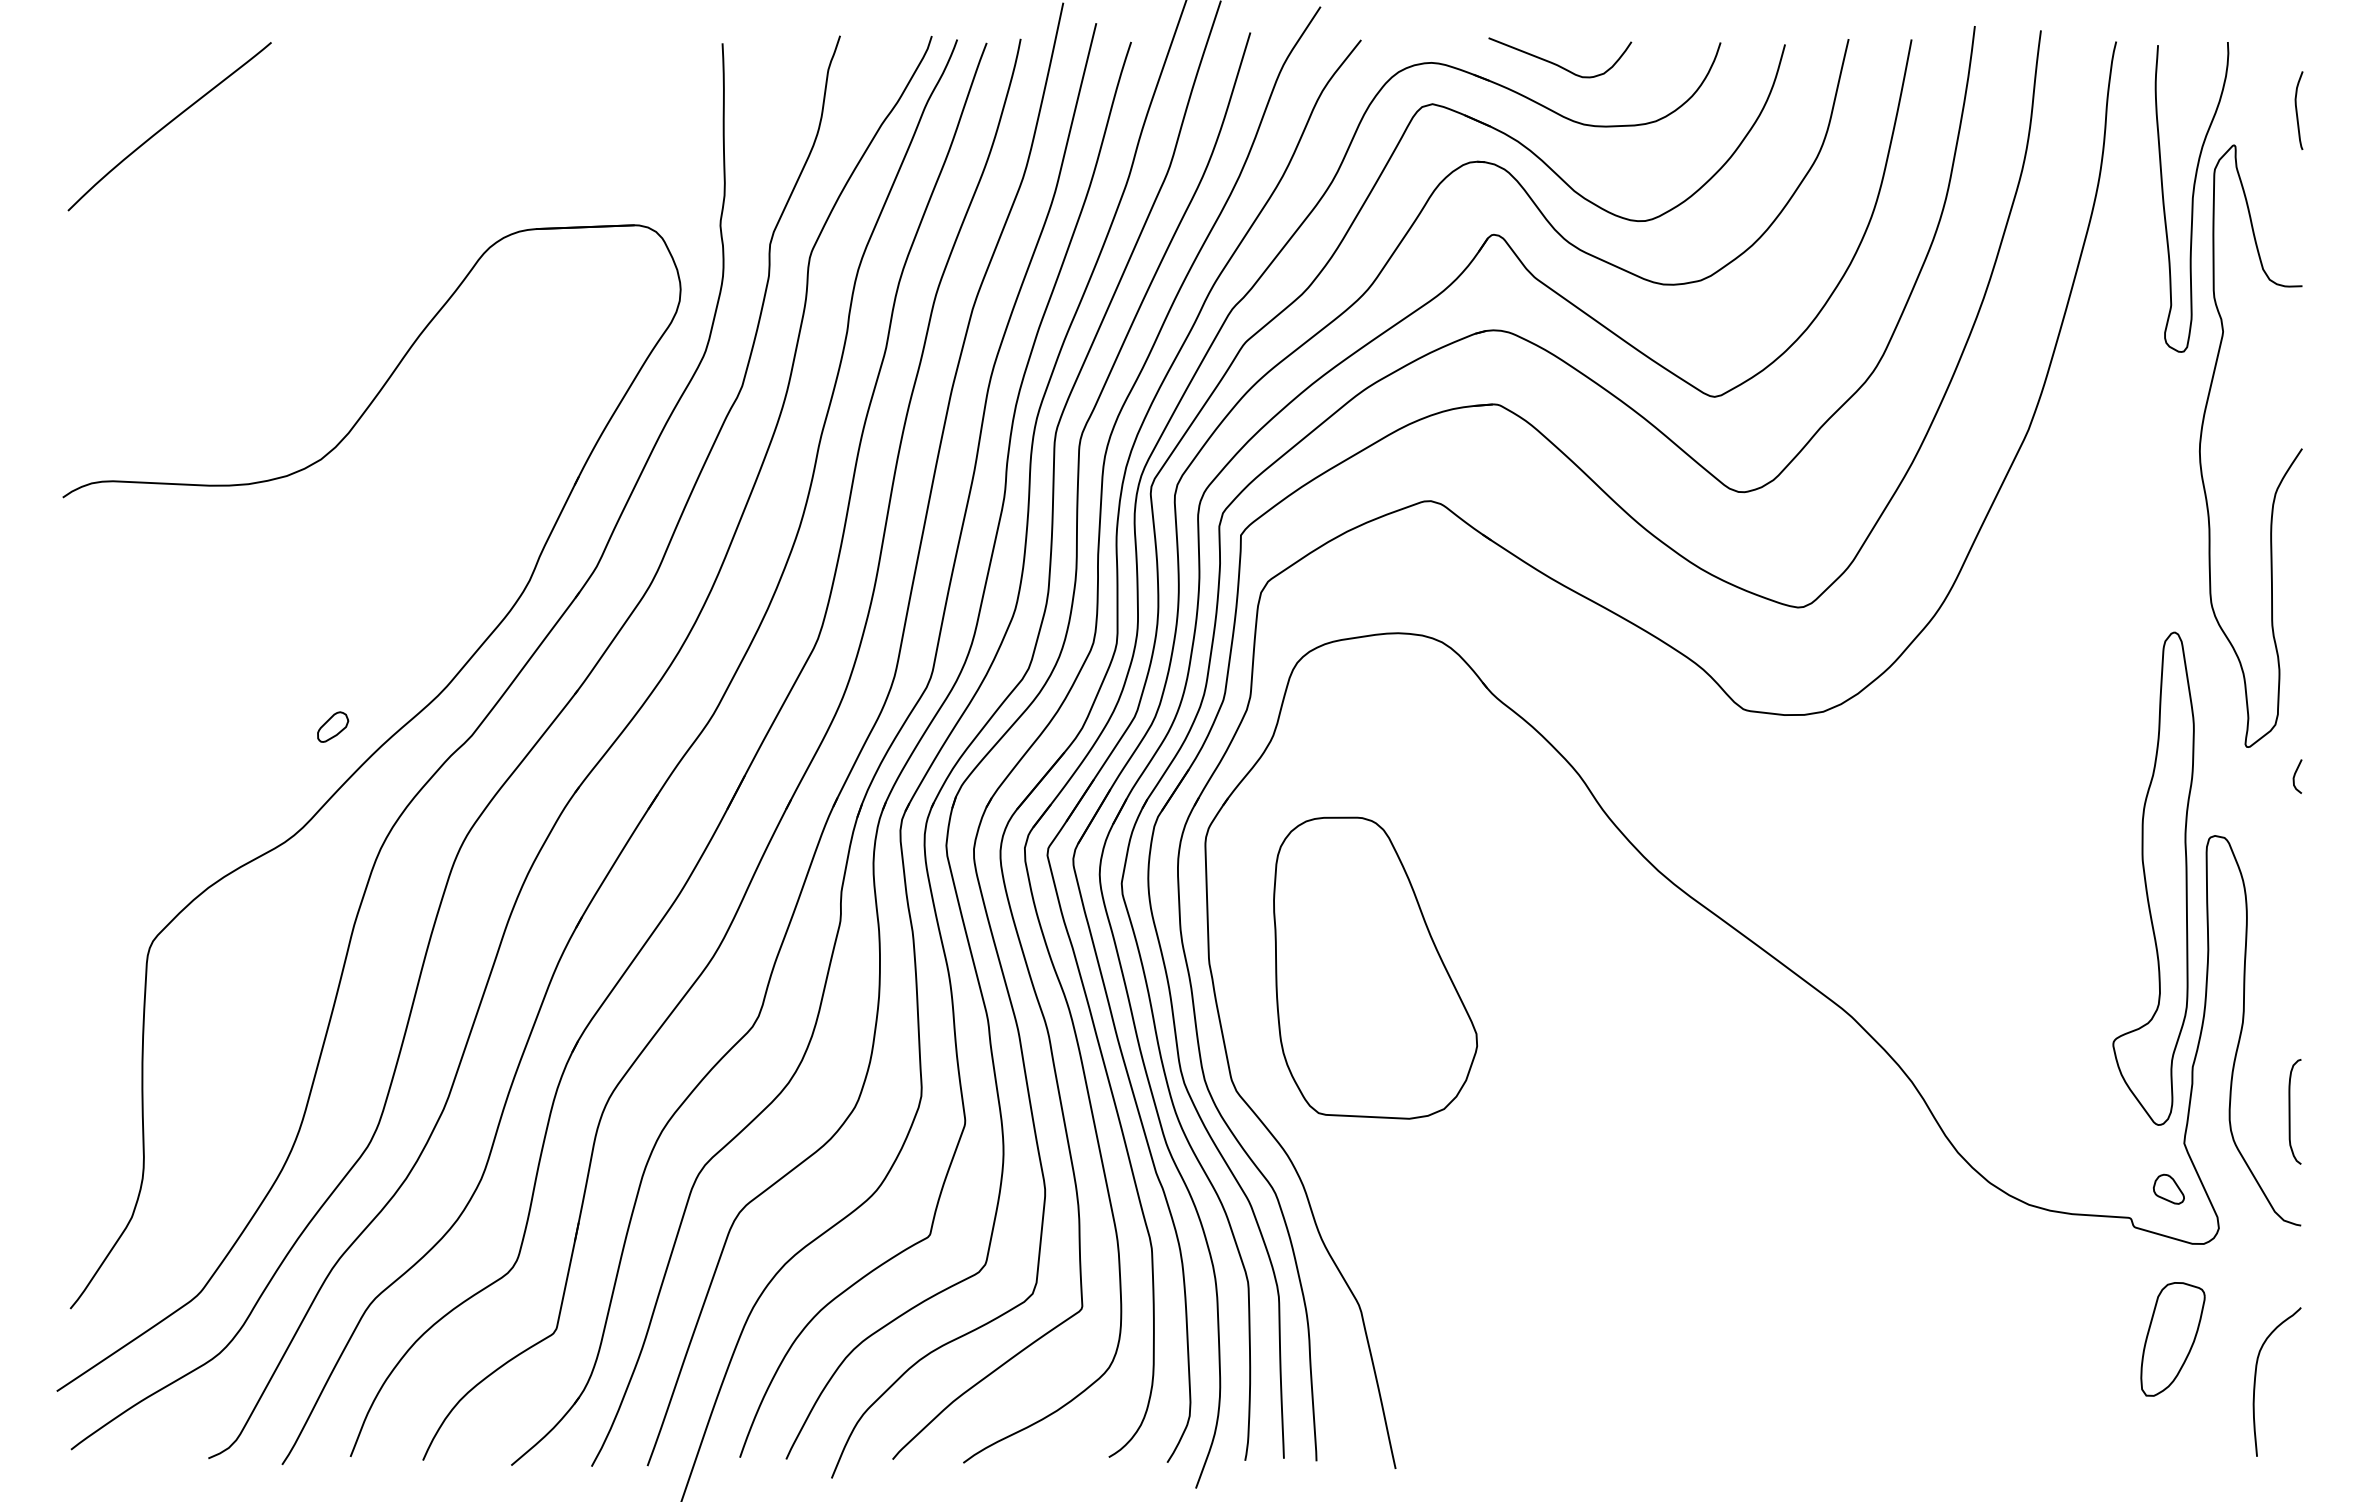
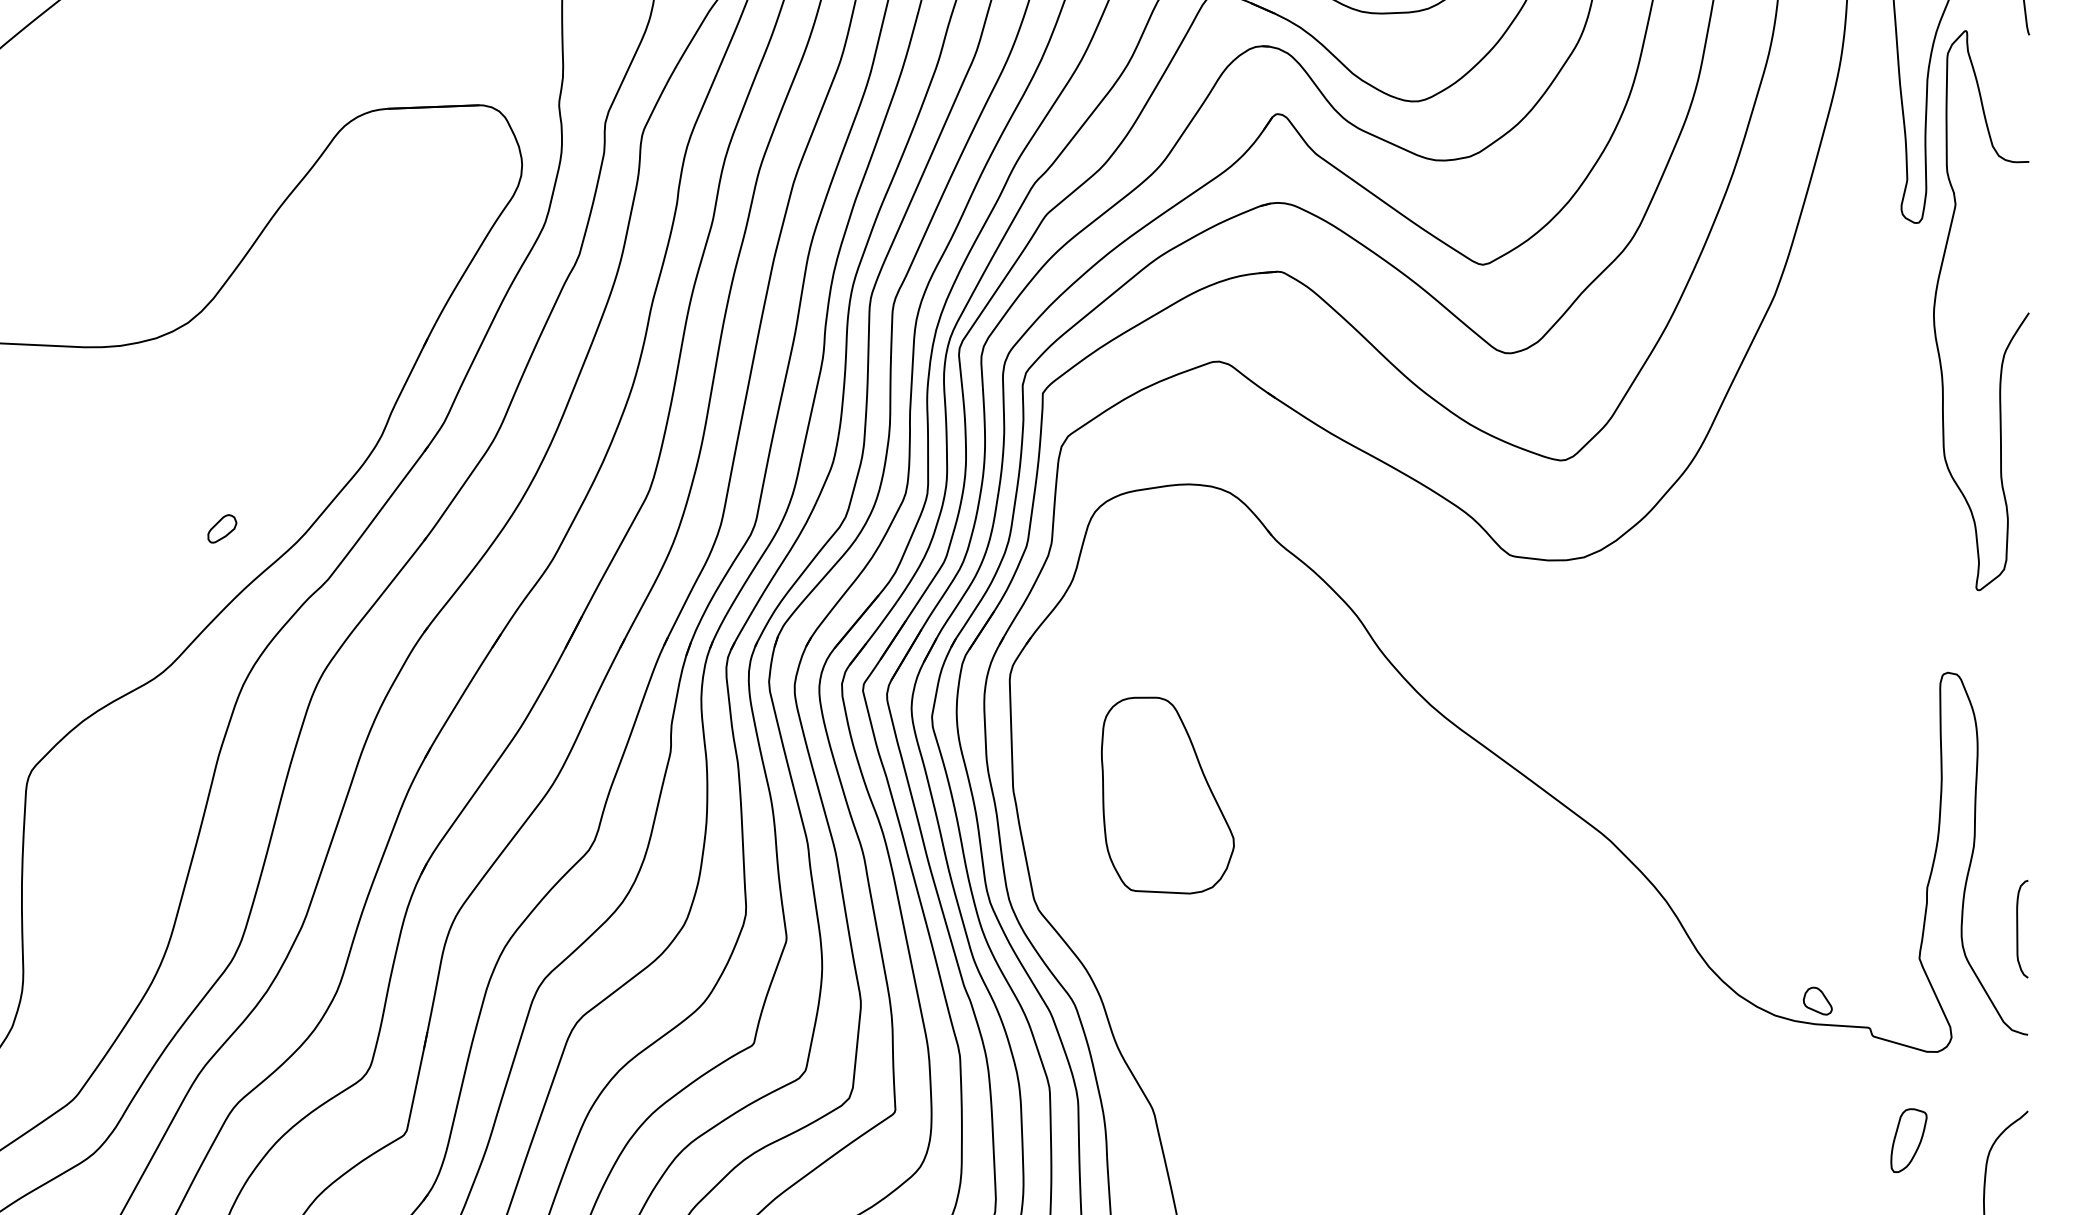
part: (333, 726) -> (222, 528), moved
curve: (2295, 776) -> (2022, 617), removed
part: (2153, 878) -> (1890, 712), removed
part: (1375, 967) -> (1167, 795), size x0.7
part: (2168, 1188) -> (1817, 1000), moved
part: (2172, 1339) -> (1908, 1140), size x0.6

